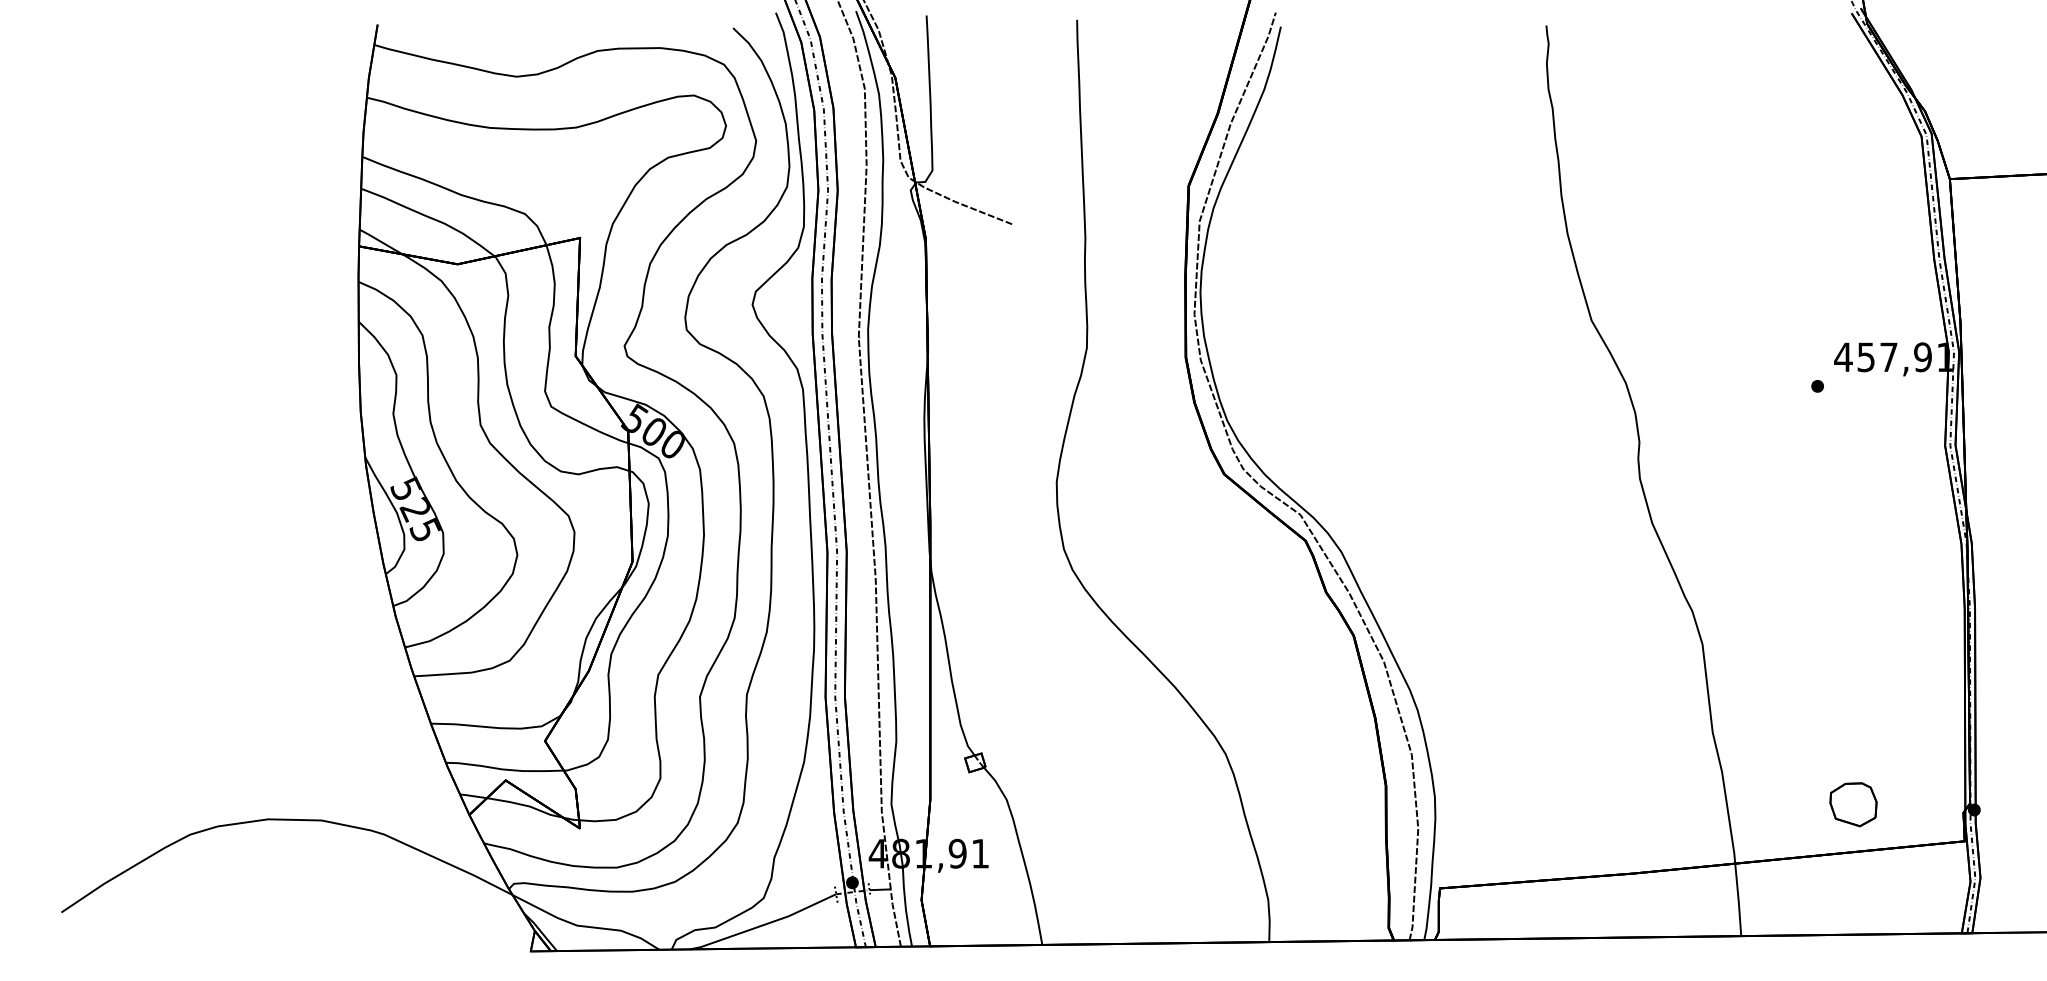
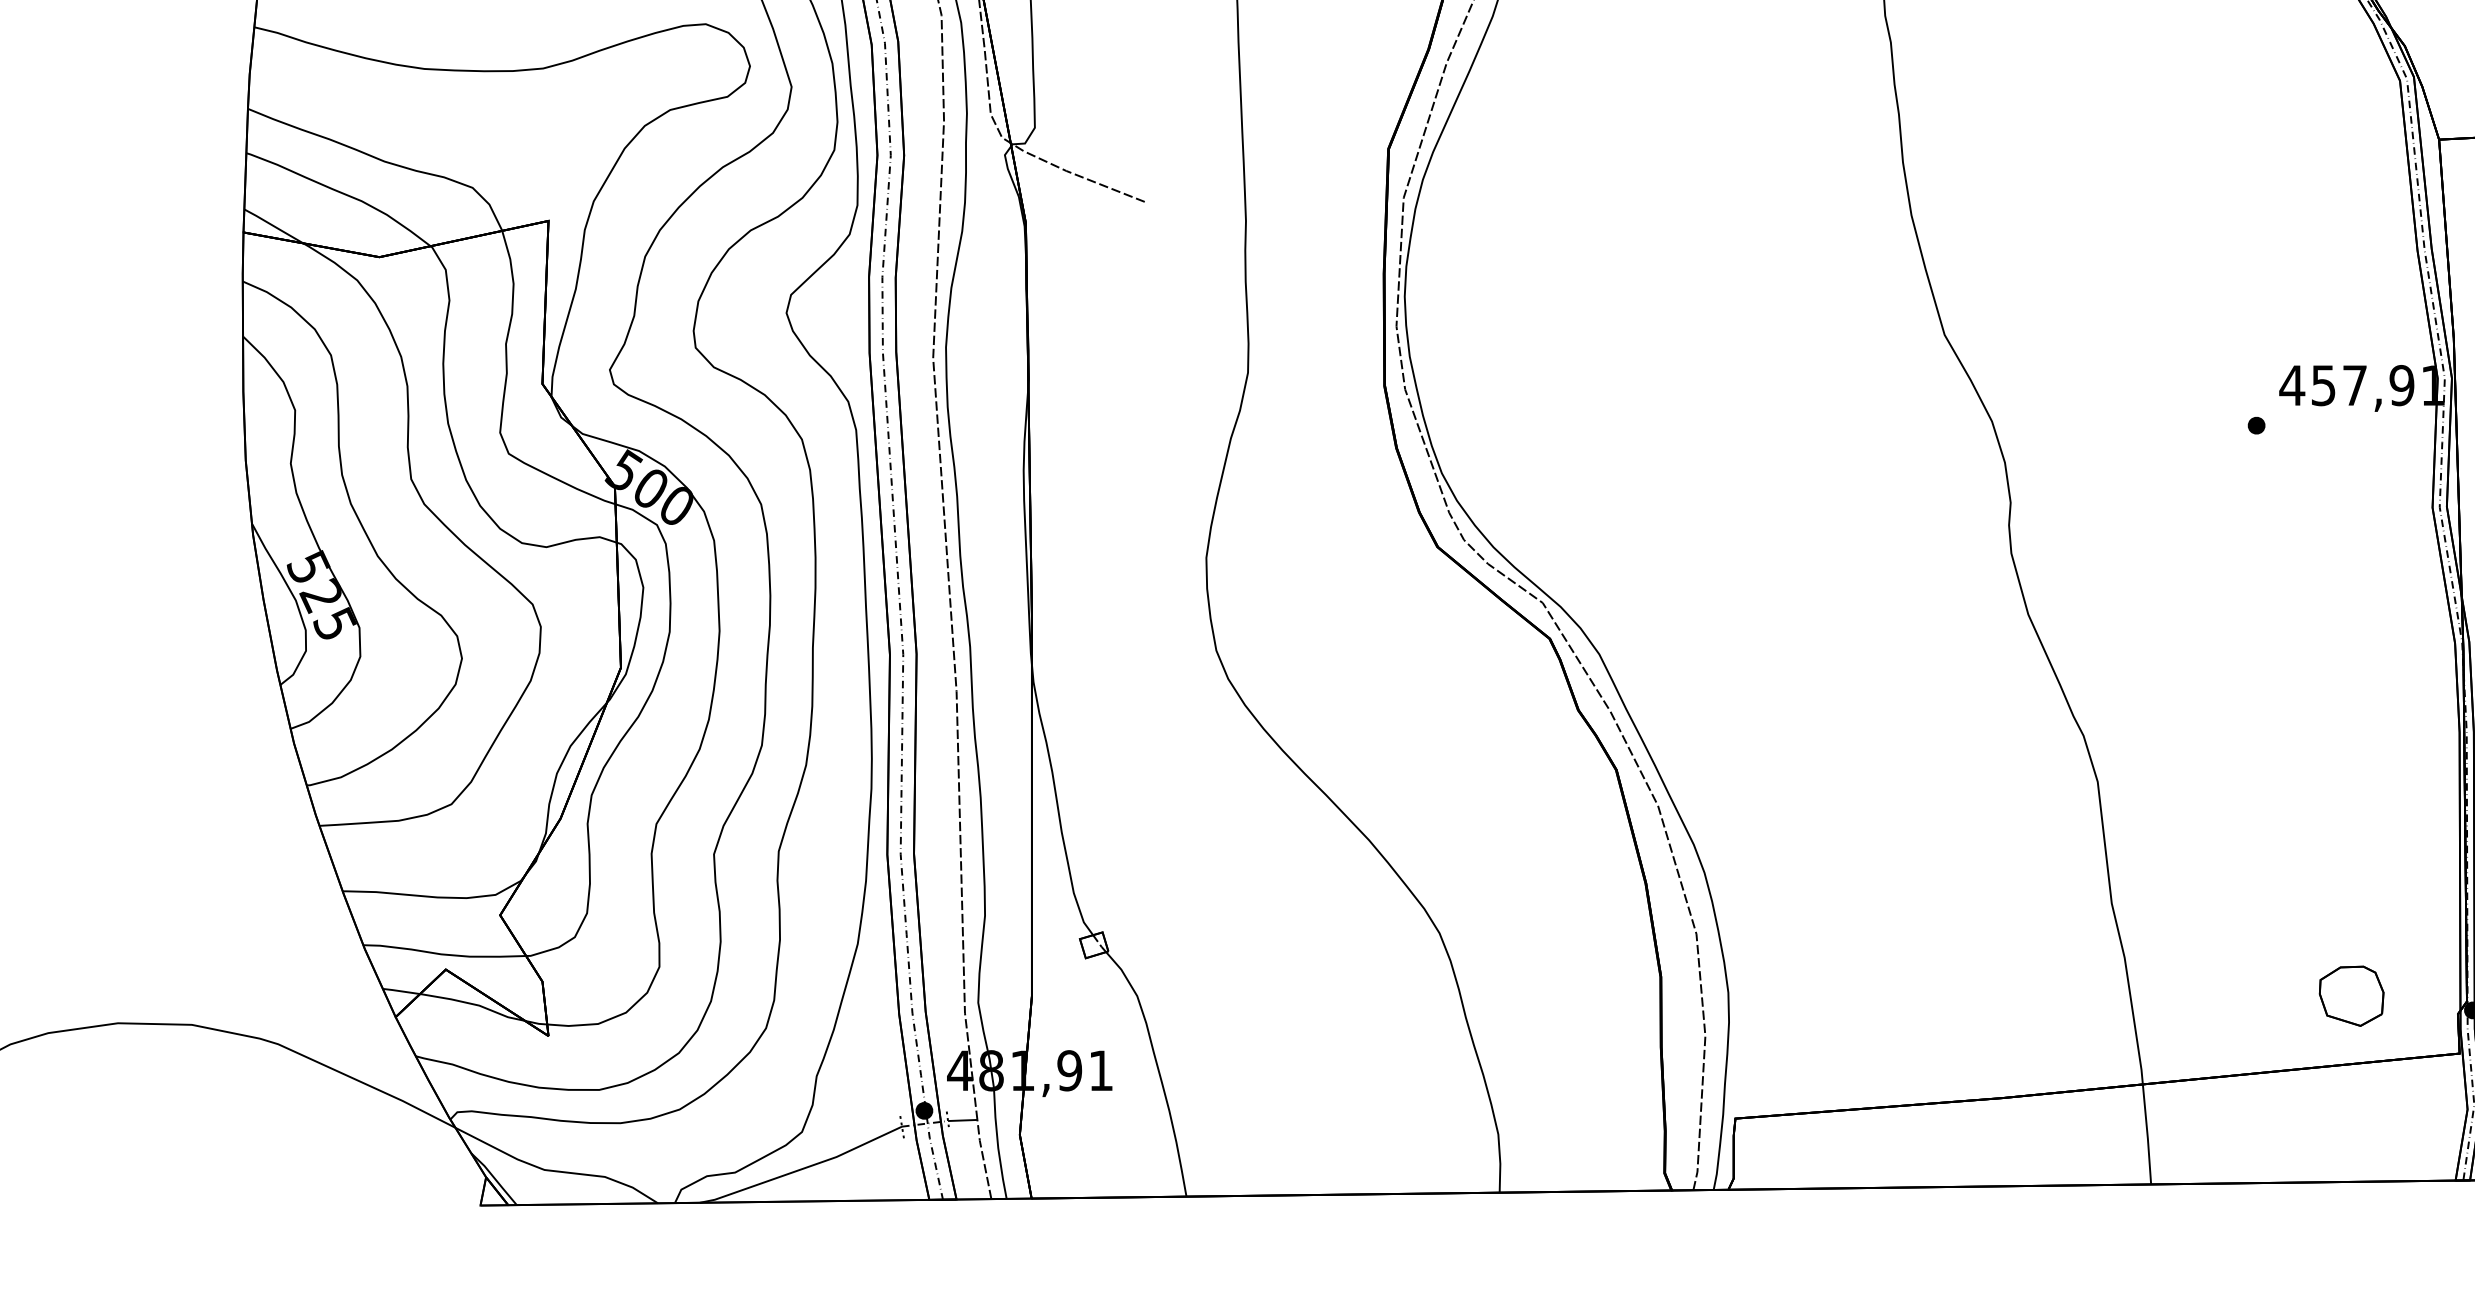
part: (1853, 804) -> (2351, 995), moved

